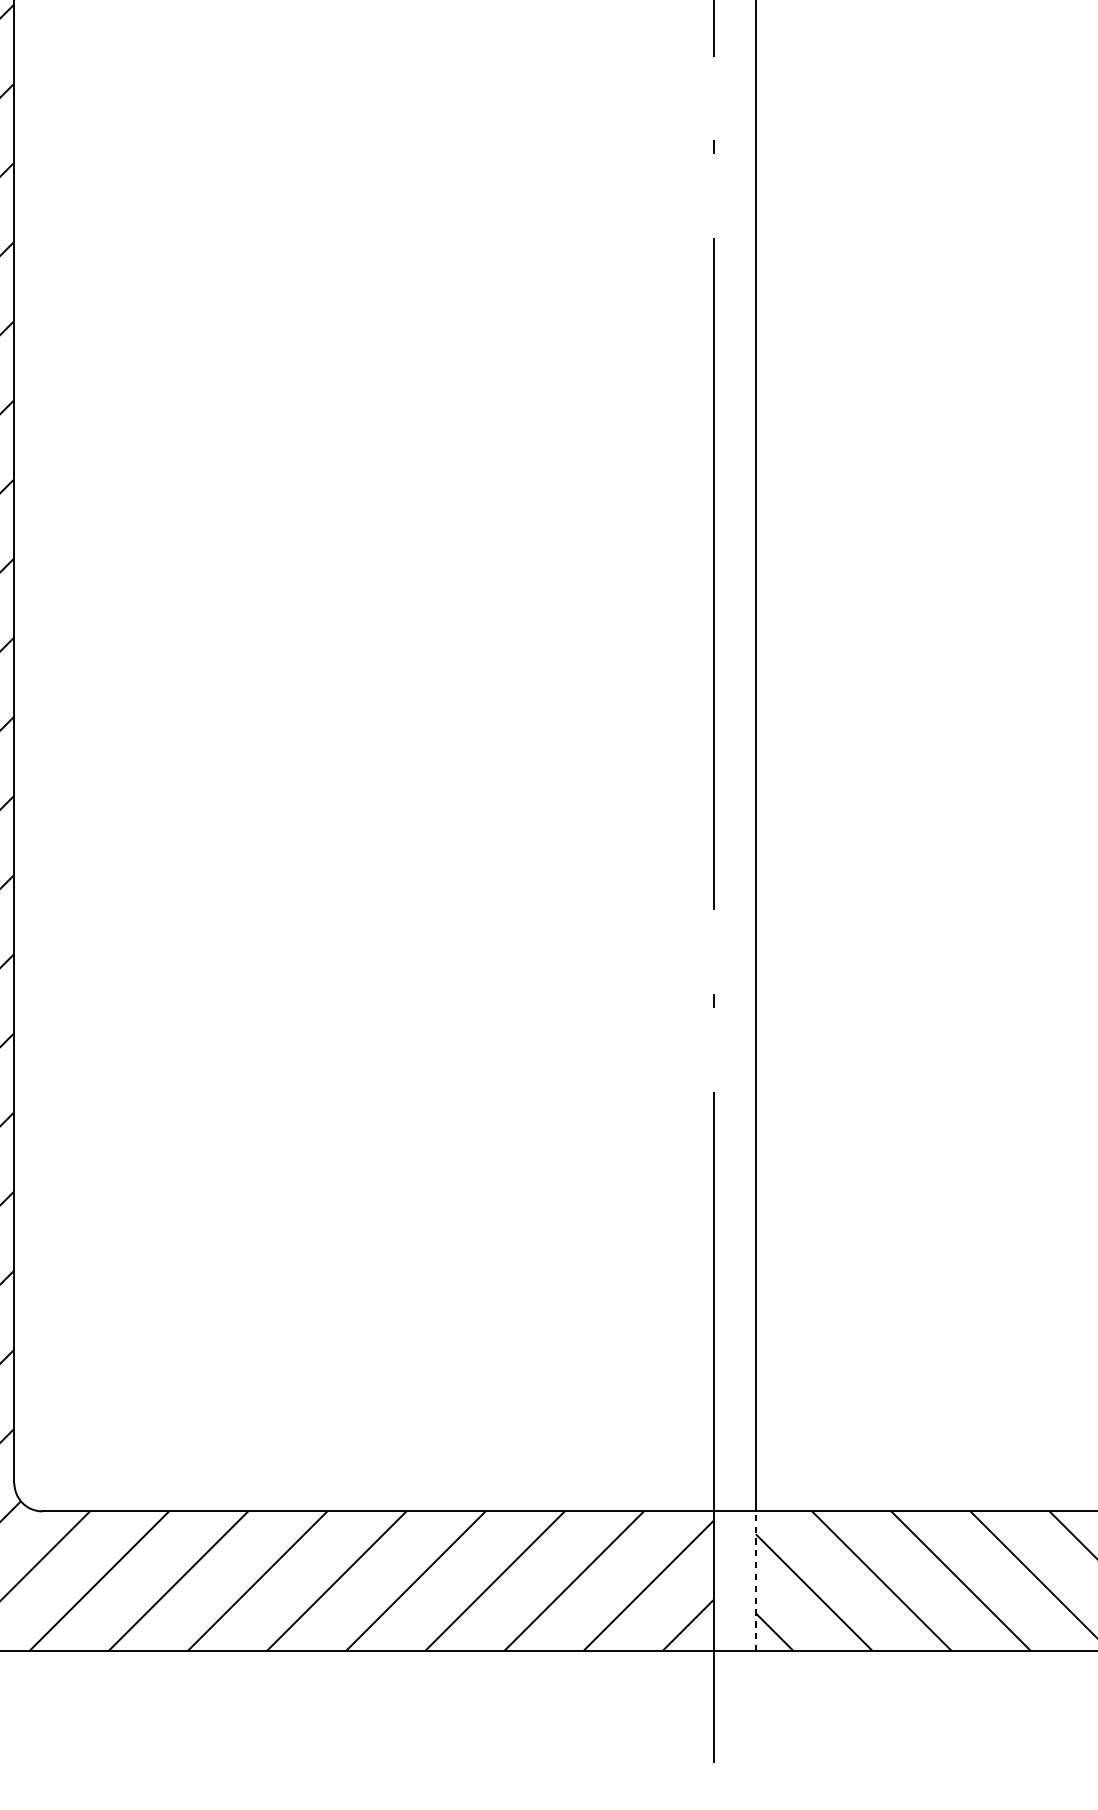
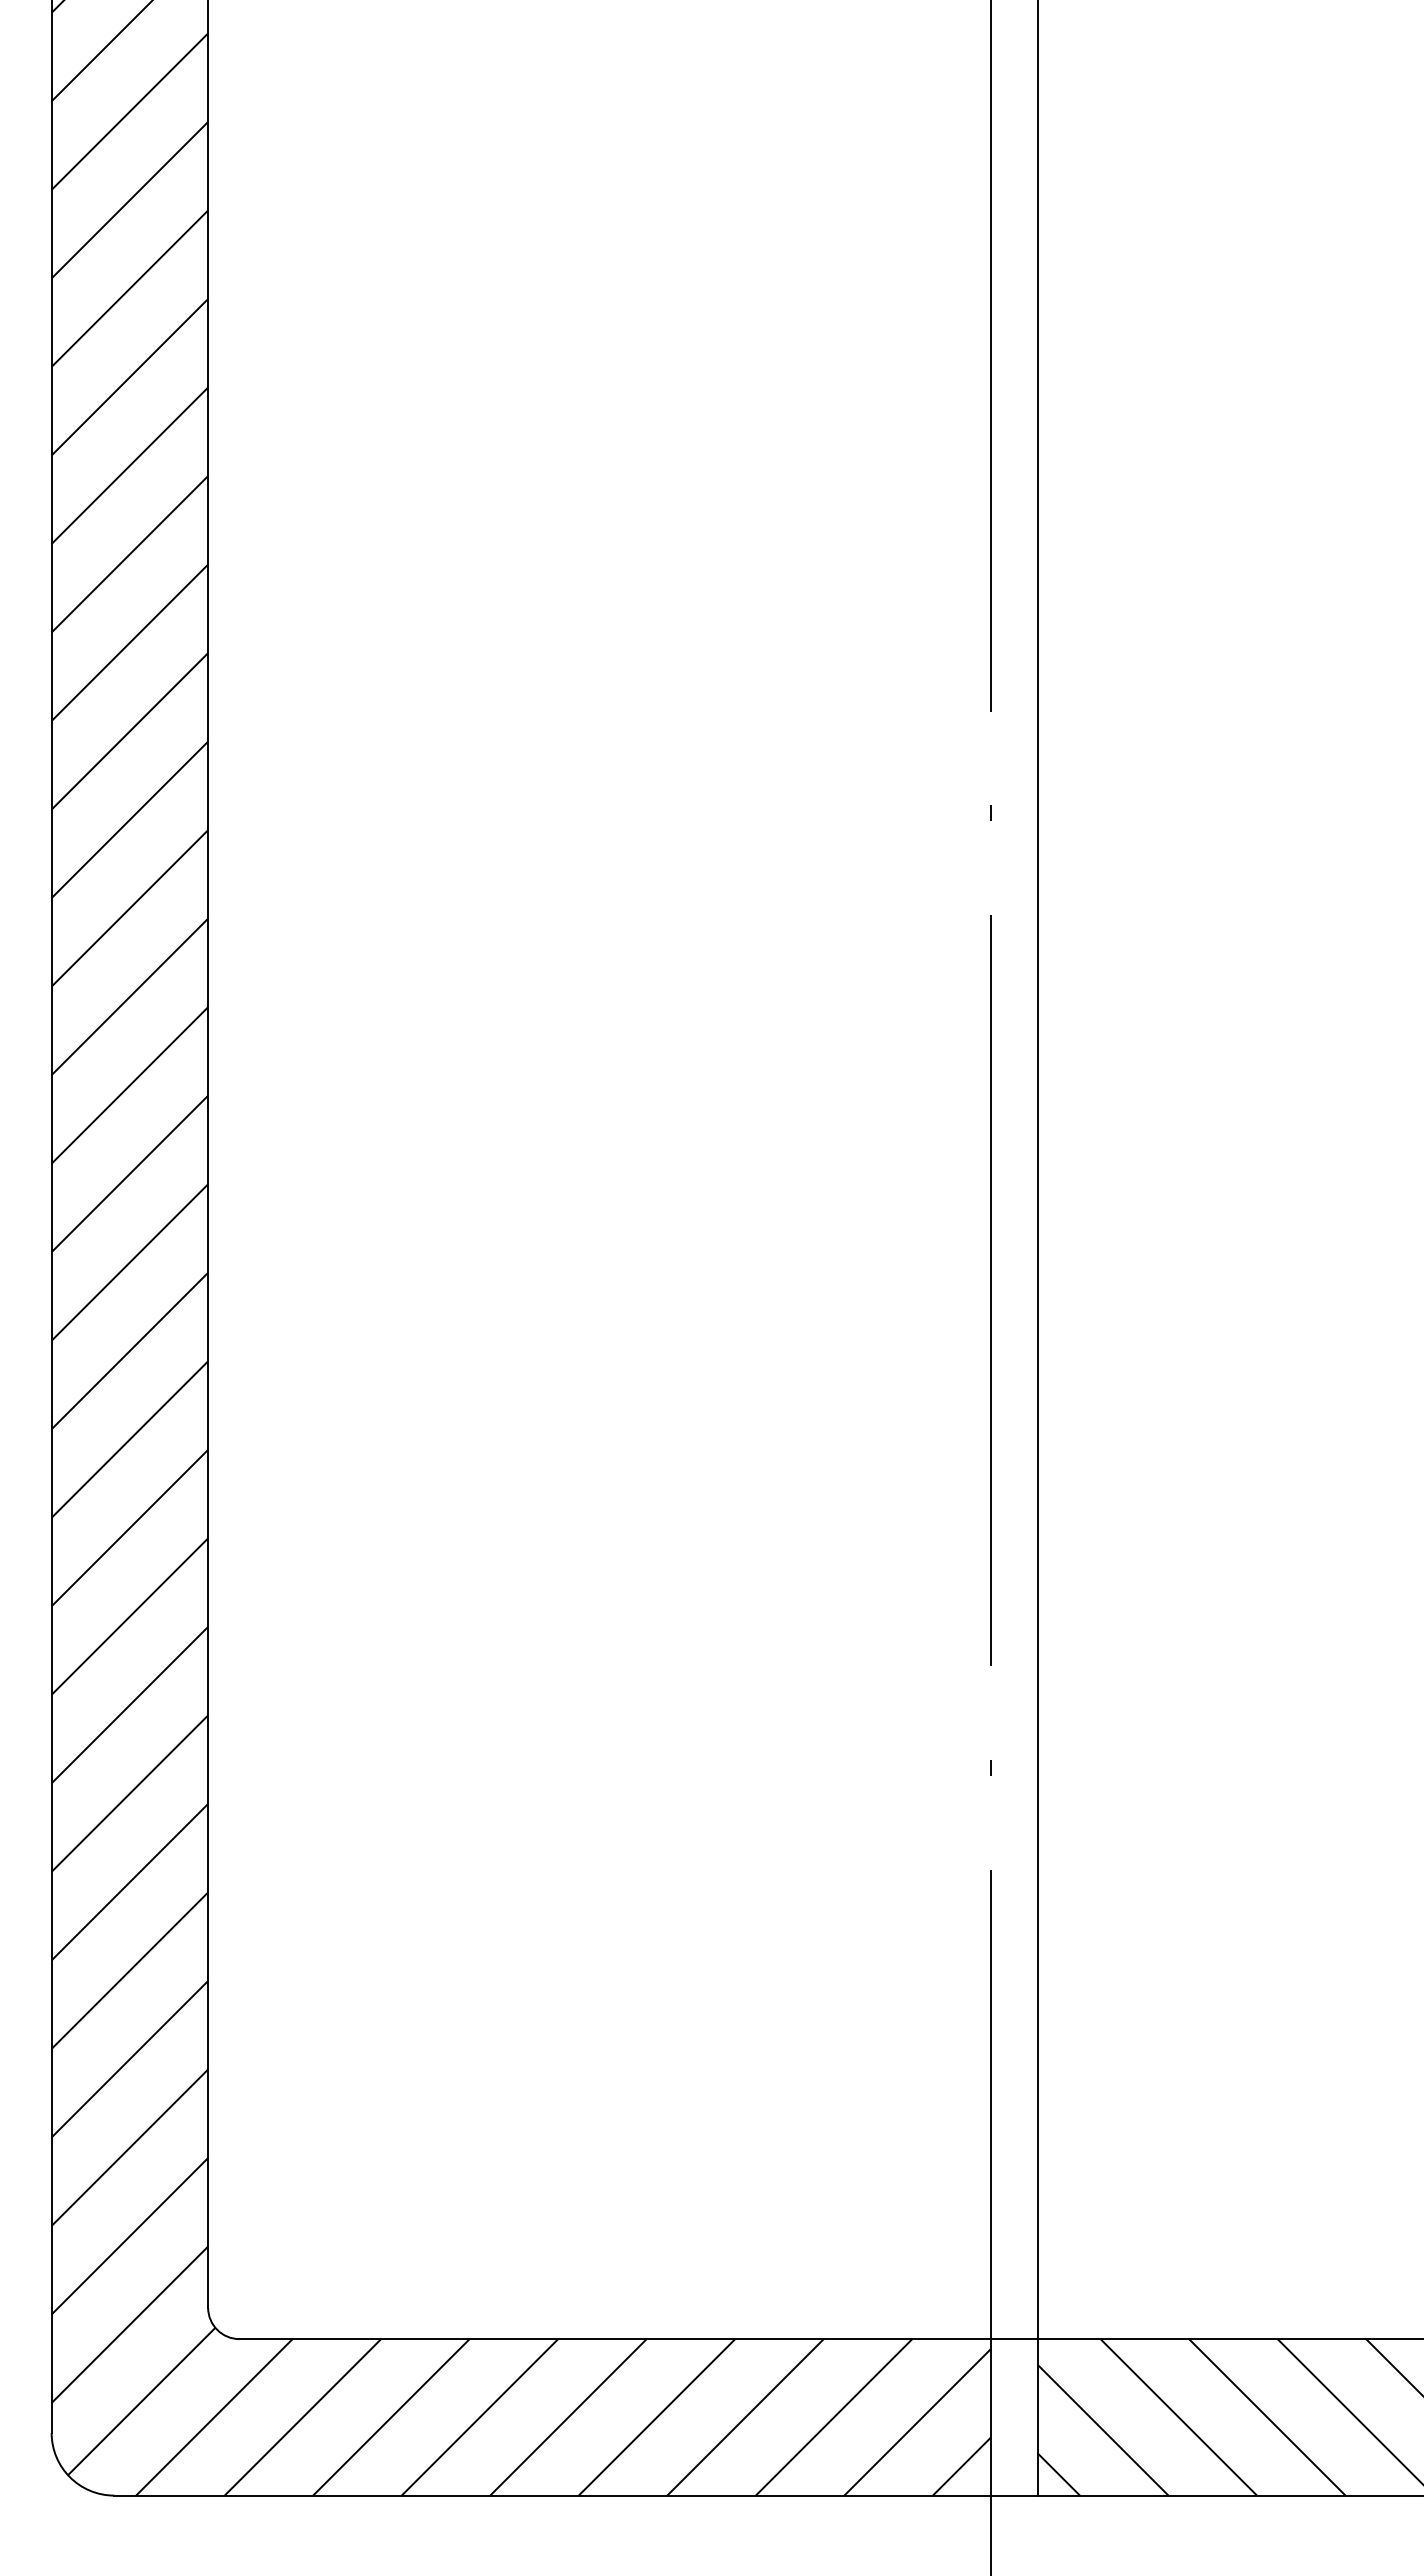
line: (755, 1580) -> (1037, 2416), dashed -> solid

